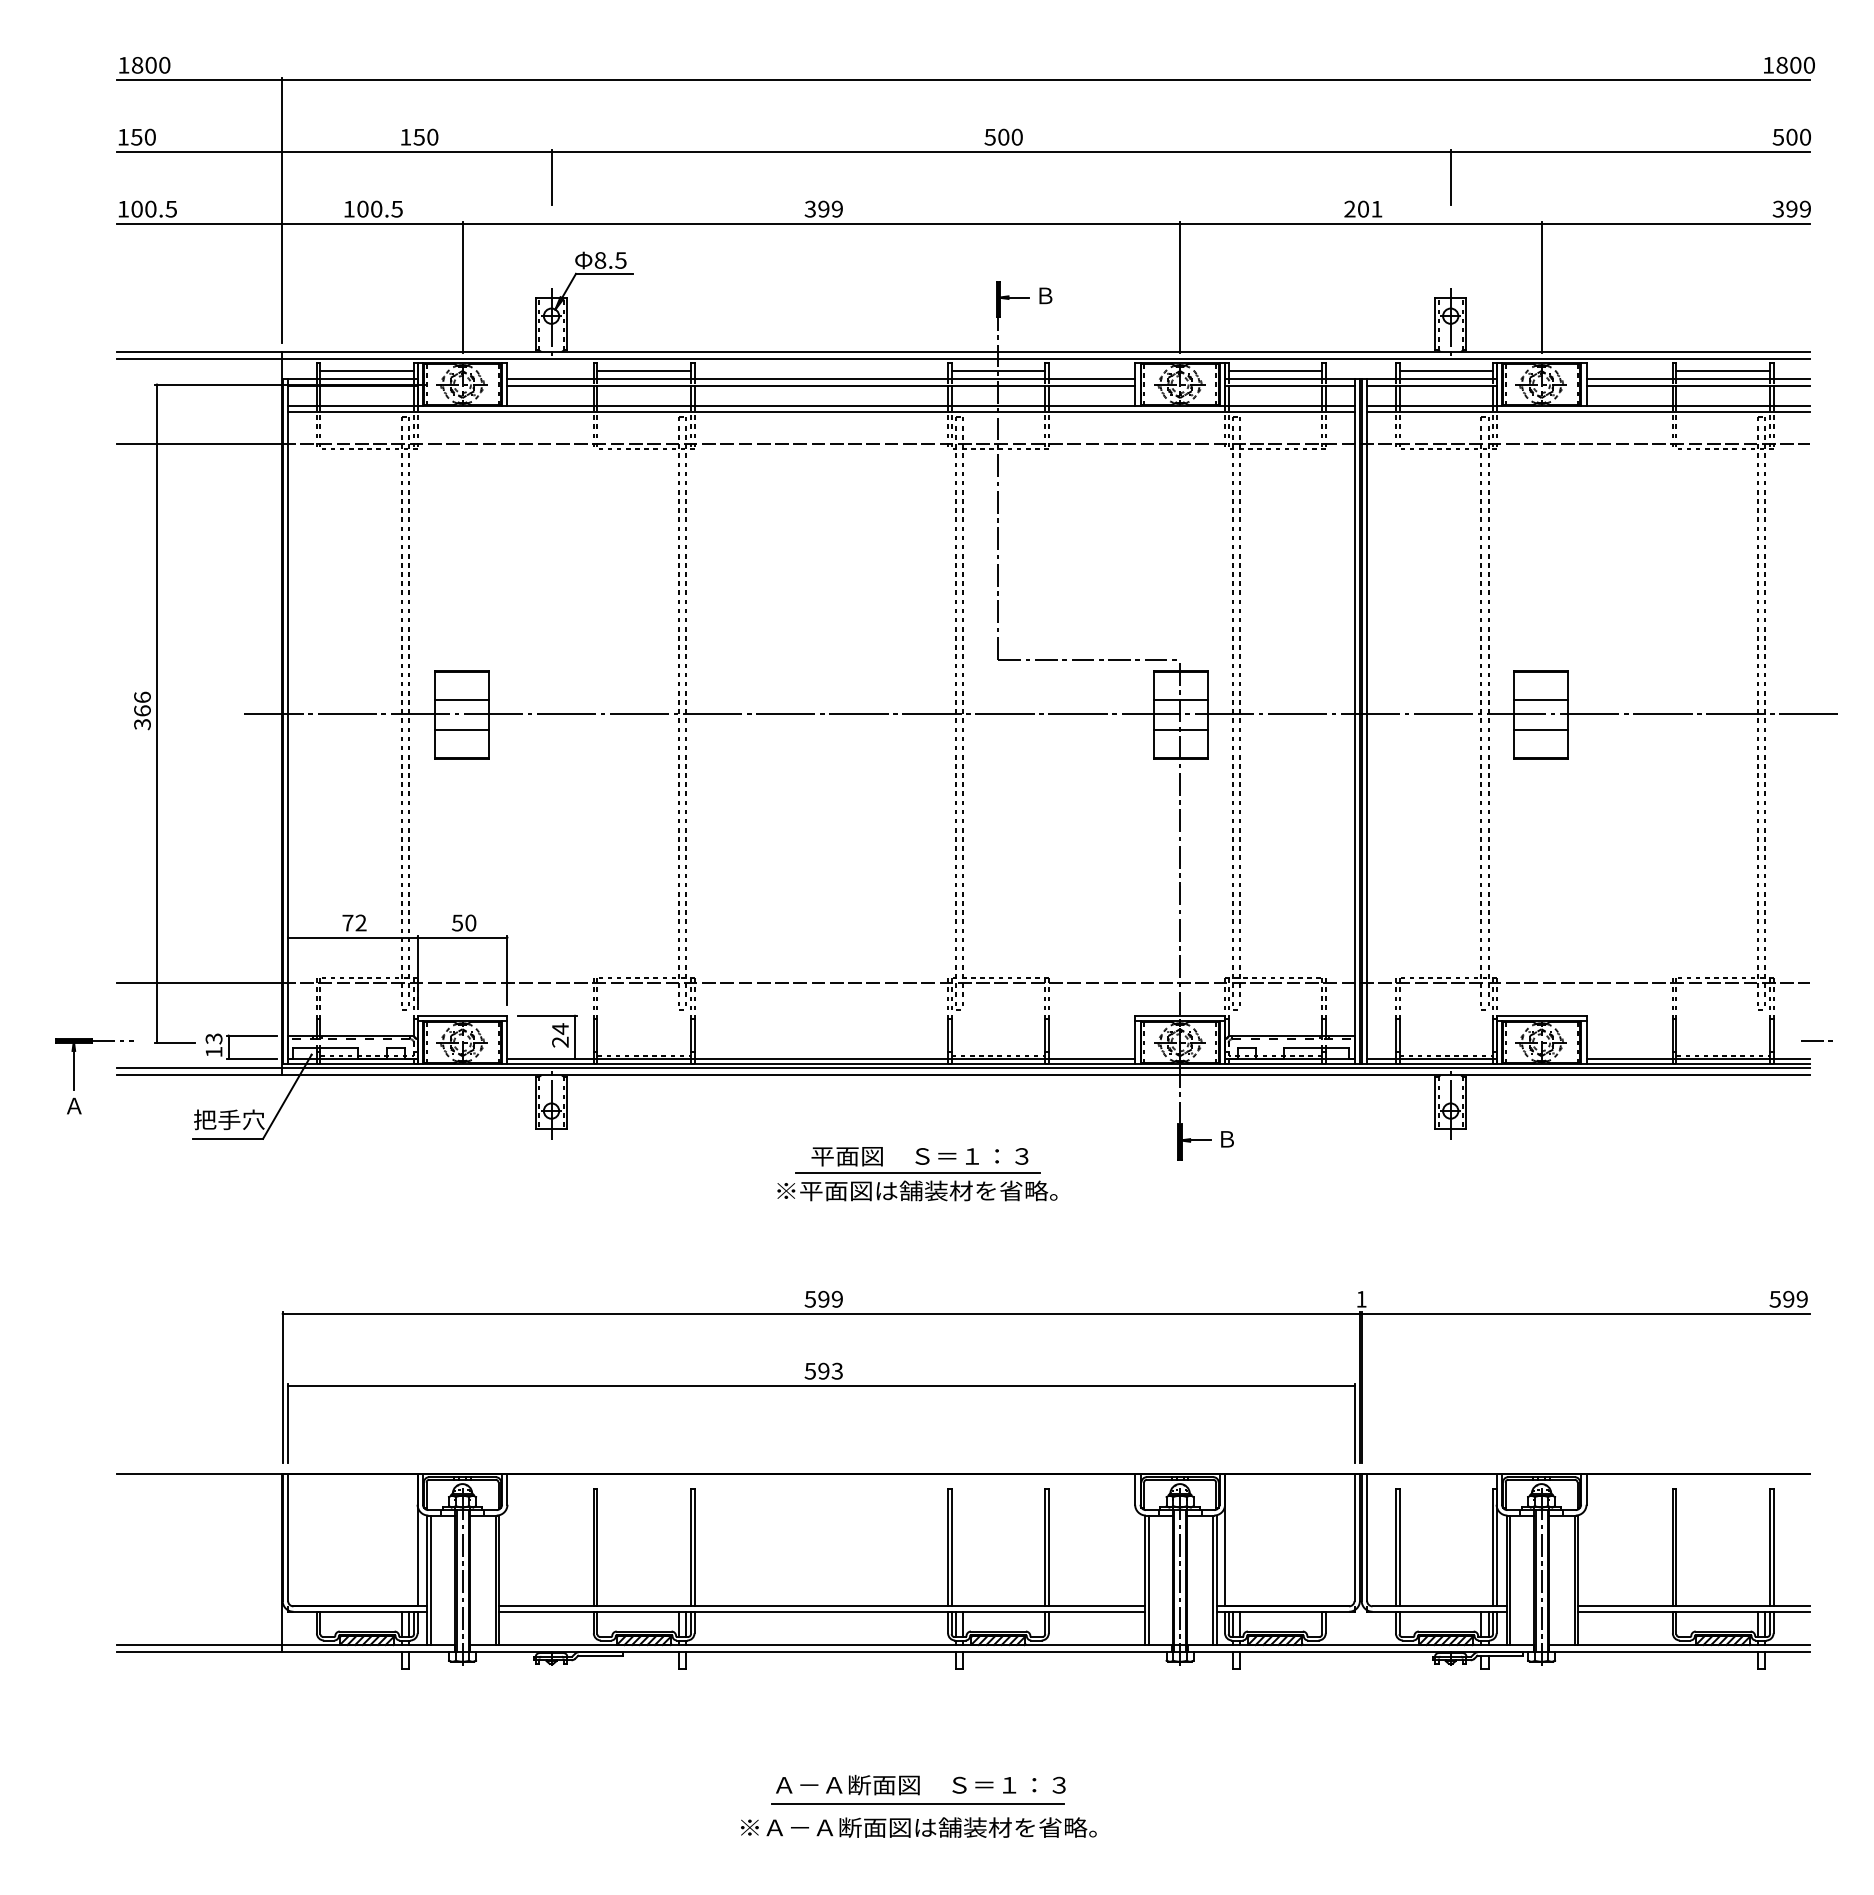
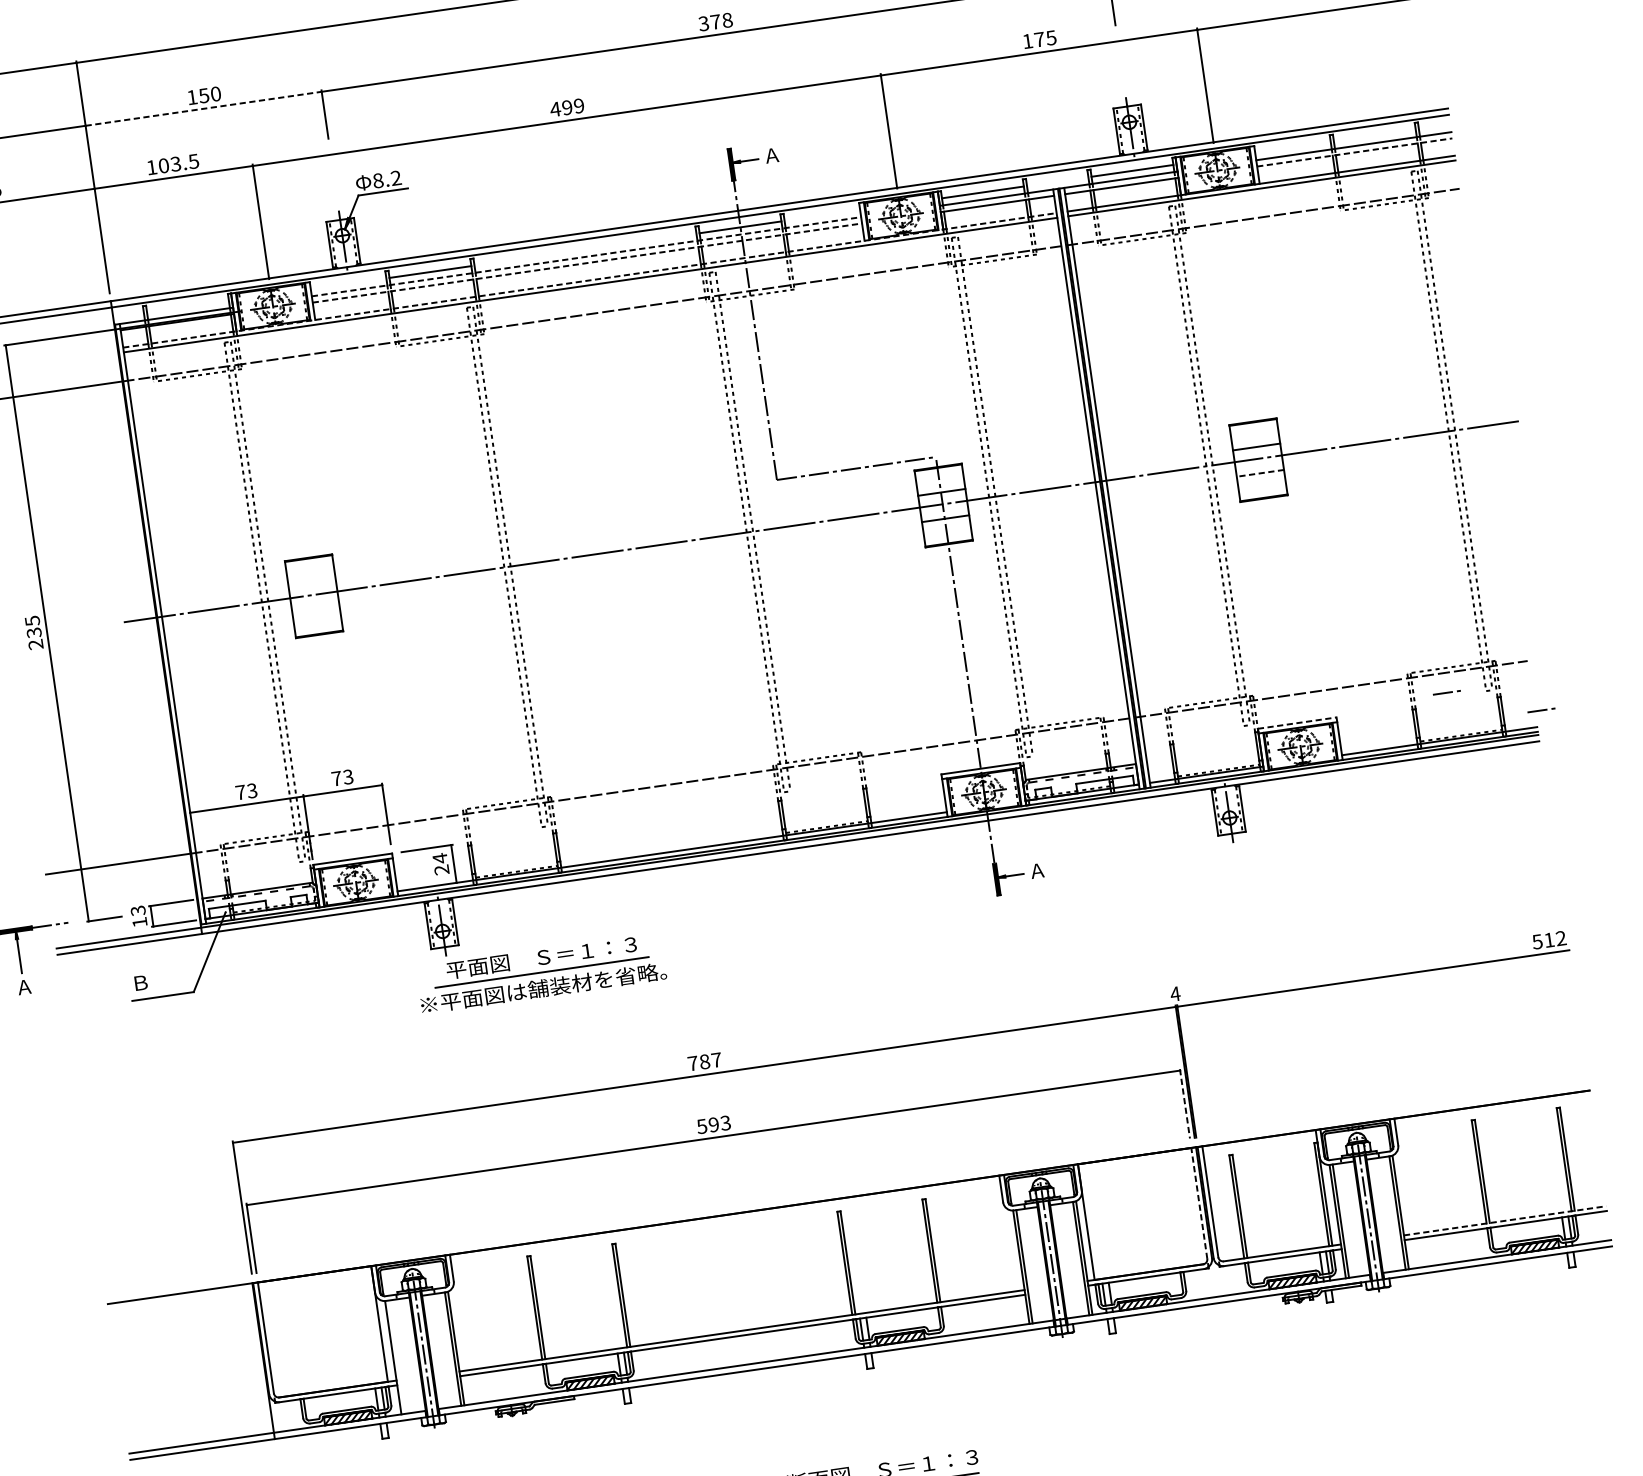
text: (1003, 136) -> (715, 21), 500 -> 378
line: (416, 151) -> (203, 108), solid -> dashed
text: (810, 208) -> (555, 108), 399 -> 499
text: (1363, 208) -> (1039, 39), 201 -> 175
text: (376, 209) -> (175, 164), 100.5 -> 103.5
text: (620, 260) -> (395, 178), 8.5 -> 8.2
text: (1044, 295) -> (771, 155), Ｂ -> Ａ
line: (366, 371) -> (187, 307), removed
line: (1722, 371) -> (1374, 136), removed
line: (821, 379) -> (586, 257), solid -> dashed
line: (821, 386) -> (587, 263), solid -> dashed
line: (1698, 386) -> (1355, 152), solid -> dashed
line: (821, 406) -> (590, 280), solid -> dashed
line: (461, 700) -> (312, 583), removed
text: (142, 710) -> (34, 632), 366 -> 235
line: (461, 730) -> (315, 609), removed
line: (1540, 730) -> (1260, 473), solid -> dashed
text: (464, 922) -> (342, 777), 50 -> 73
text: (360, 923) -> (251, 791), 72 -> 73
line: (1713, 1005) -> (1446, 692), added
line: (1541, 1015) -> (1297, 722), solid -> dashed
text: (229, 1119) -> (161, 979), 把手穴 -> Ｂ
text: (1226, 1139) -> (1037, 871), Ｂ -> Ａ
part: (917, 1174) -> (541, 973), moved
text: (823, 1298) -> (704, 1061), 599 -> 787
text: (1795, 1298) -> (1555, 938), 599 -> 512
text: (1361, 1299) -> (1175, 994), 1 -> 4
line: (1354, 1423) -> (1184, 1103), solid -> dashed
line: (1354, 1537) -> (1199, 1203), solid -> dashed
line: (431, 1580) -> (396, 1357), removed
line: (1693, 1606) -> (1504, 1221), solid -> dashed

